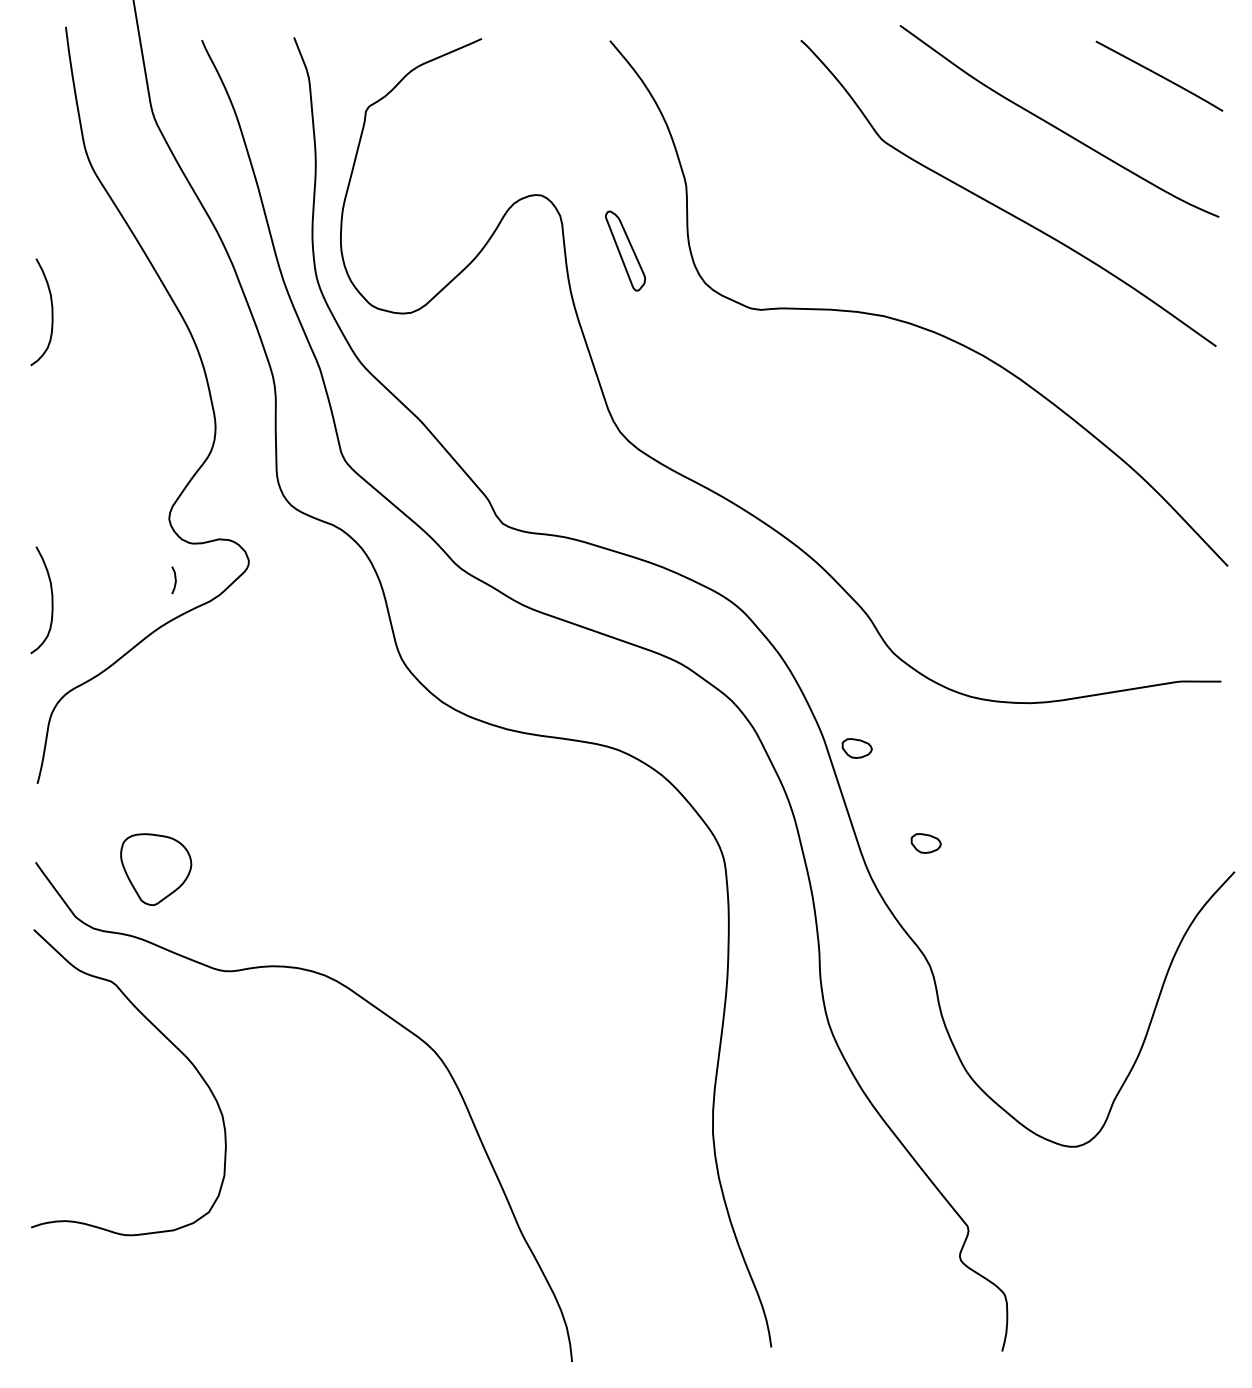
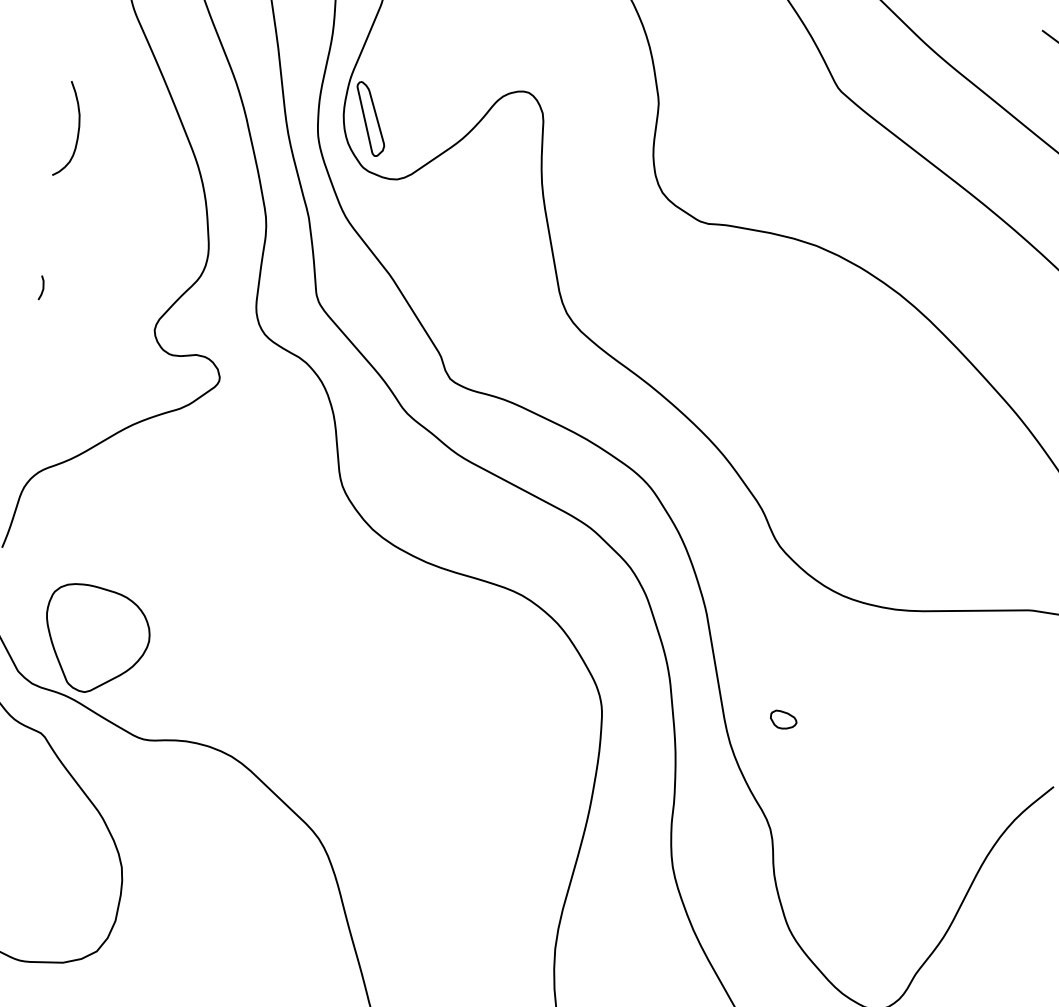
part: (625, 250) -> (370, 118), moved
line: (174, 580) -> (42, 288), moved
curve: (51, 600) -> (39, 386), removed
part: (856, 748) -> (734, 626), removed
part: (155, 869) -> (95, 639), size x1.67

